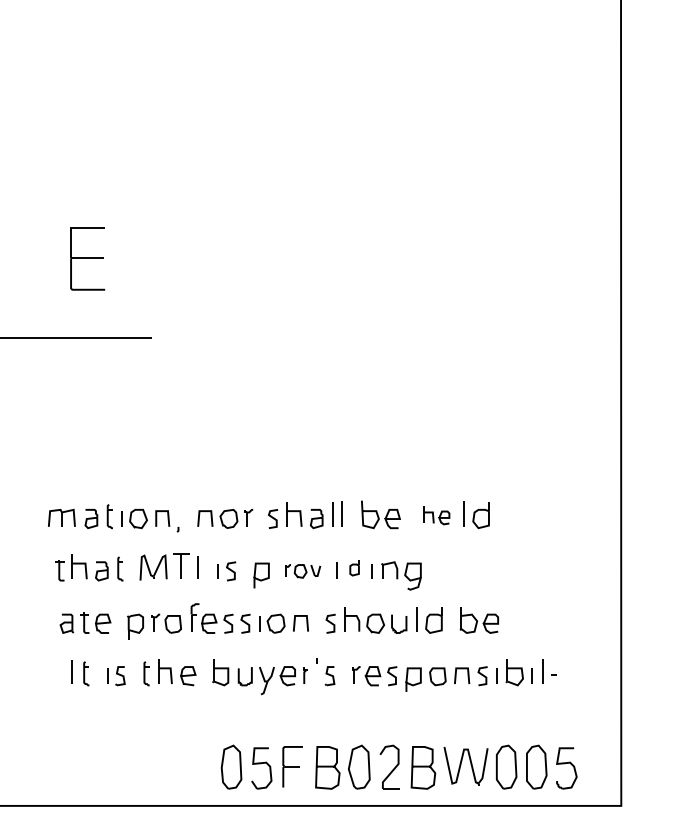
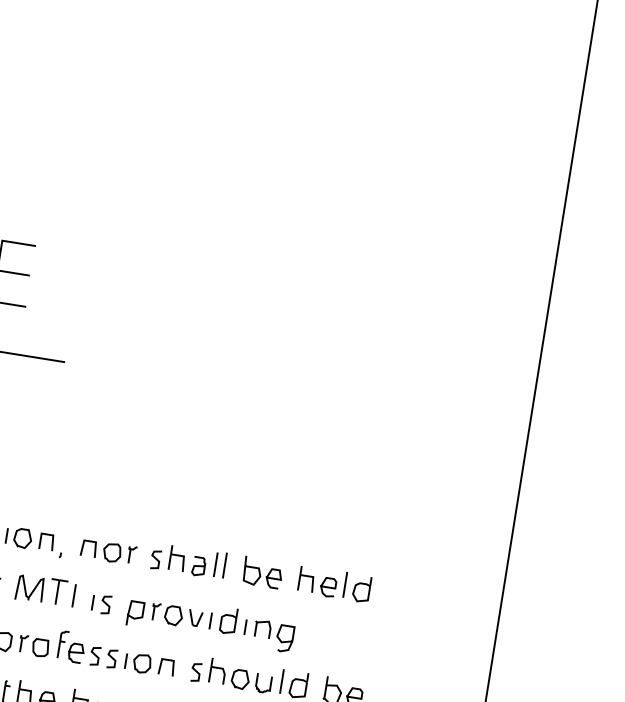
part: (436, 515) -> (317, 582), size x1.43
part: (354, 567) -> (228, 620), size x1.67
part: (302, 571) -> (176, 616), size x1.43

